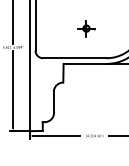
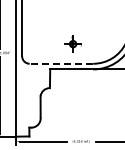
part: (86, 28) -> (73, 44), moved
line: (74, 58) -> (61, 64), solid -> dashed

